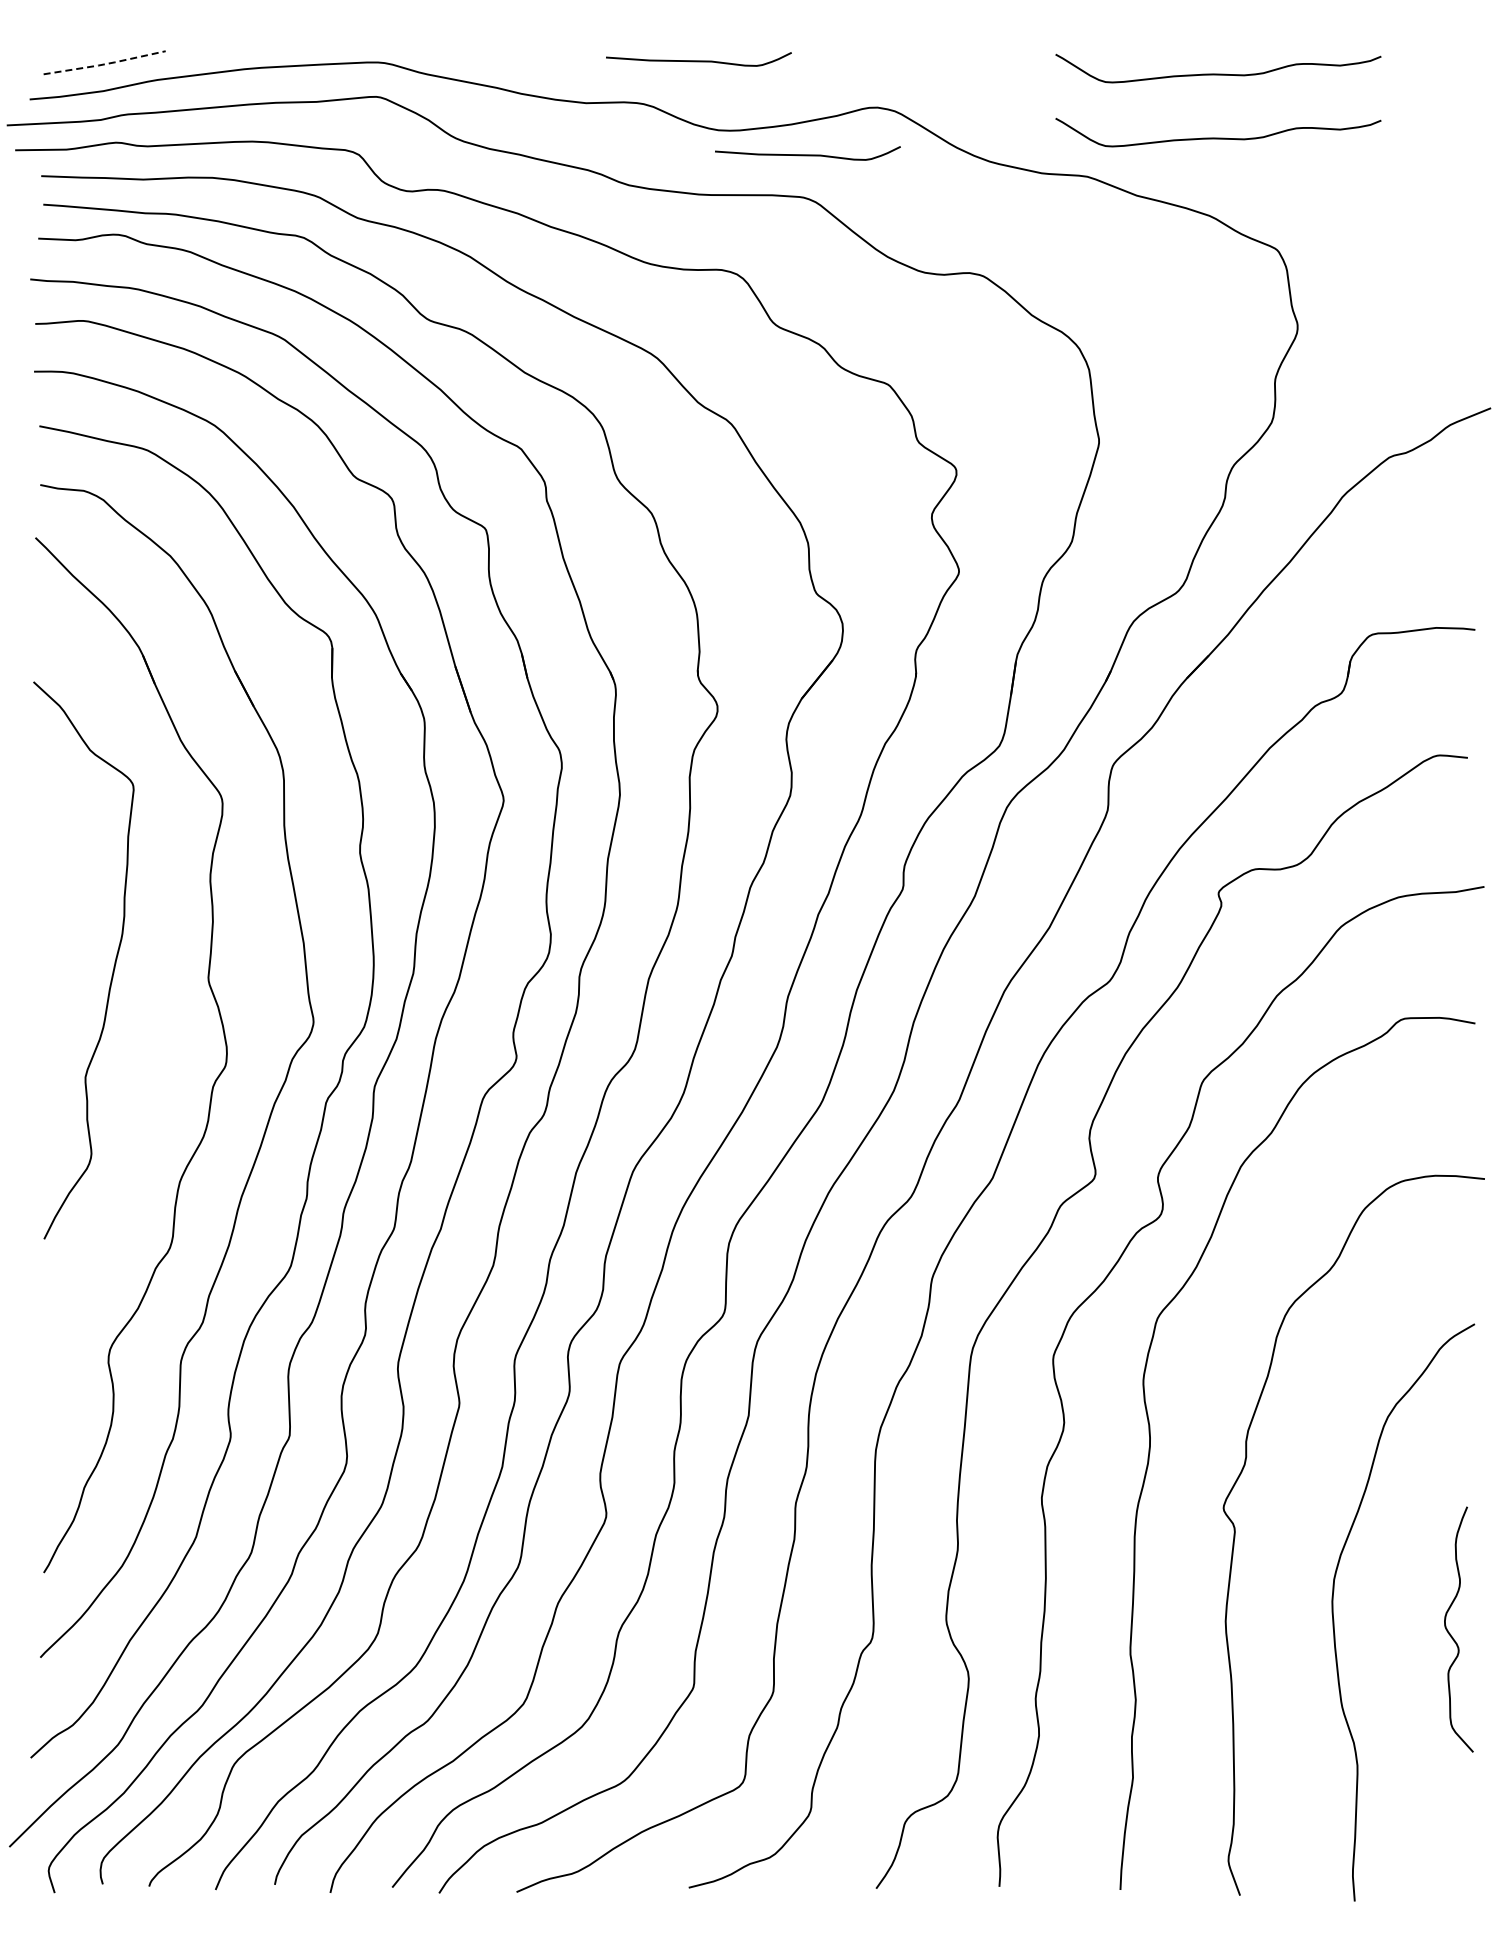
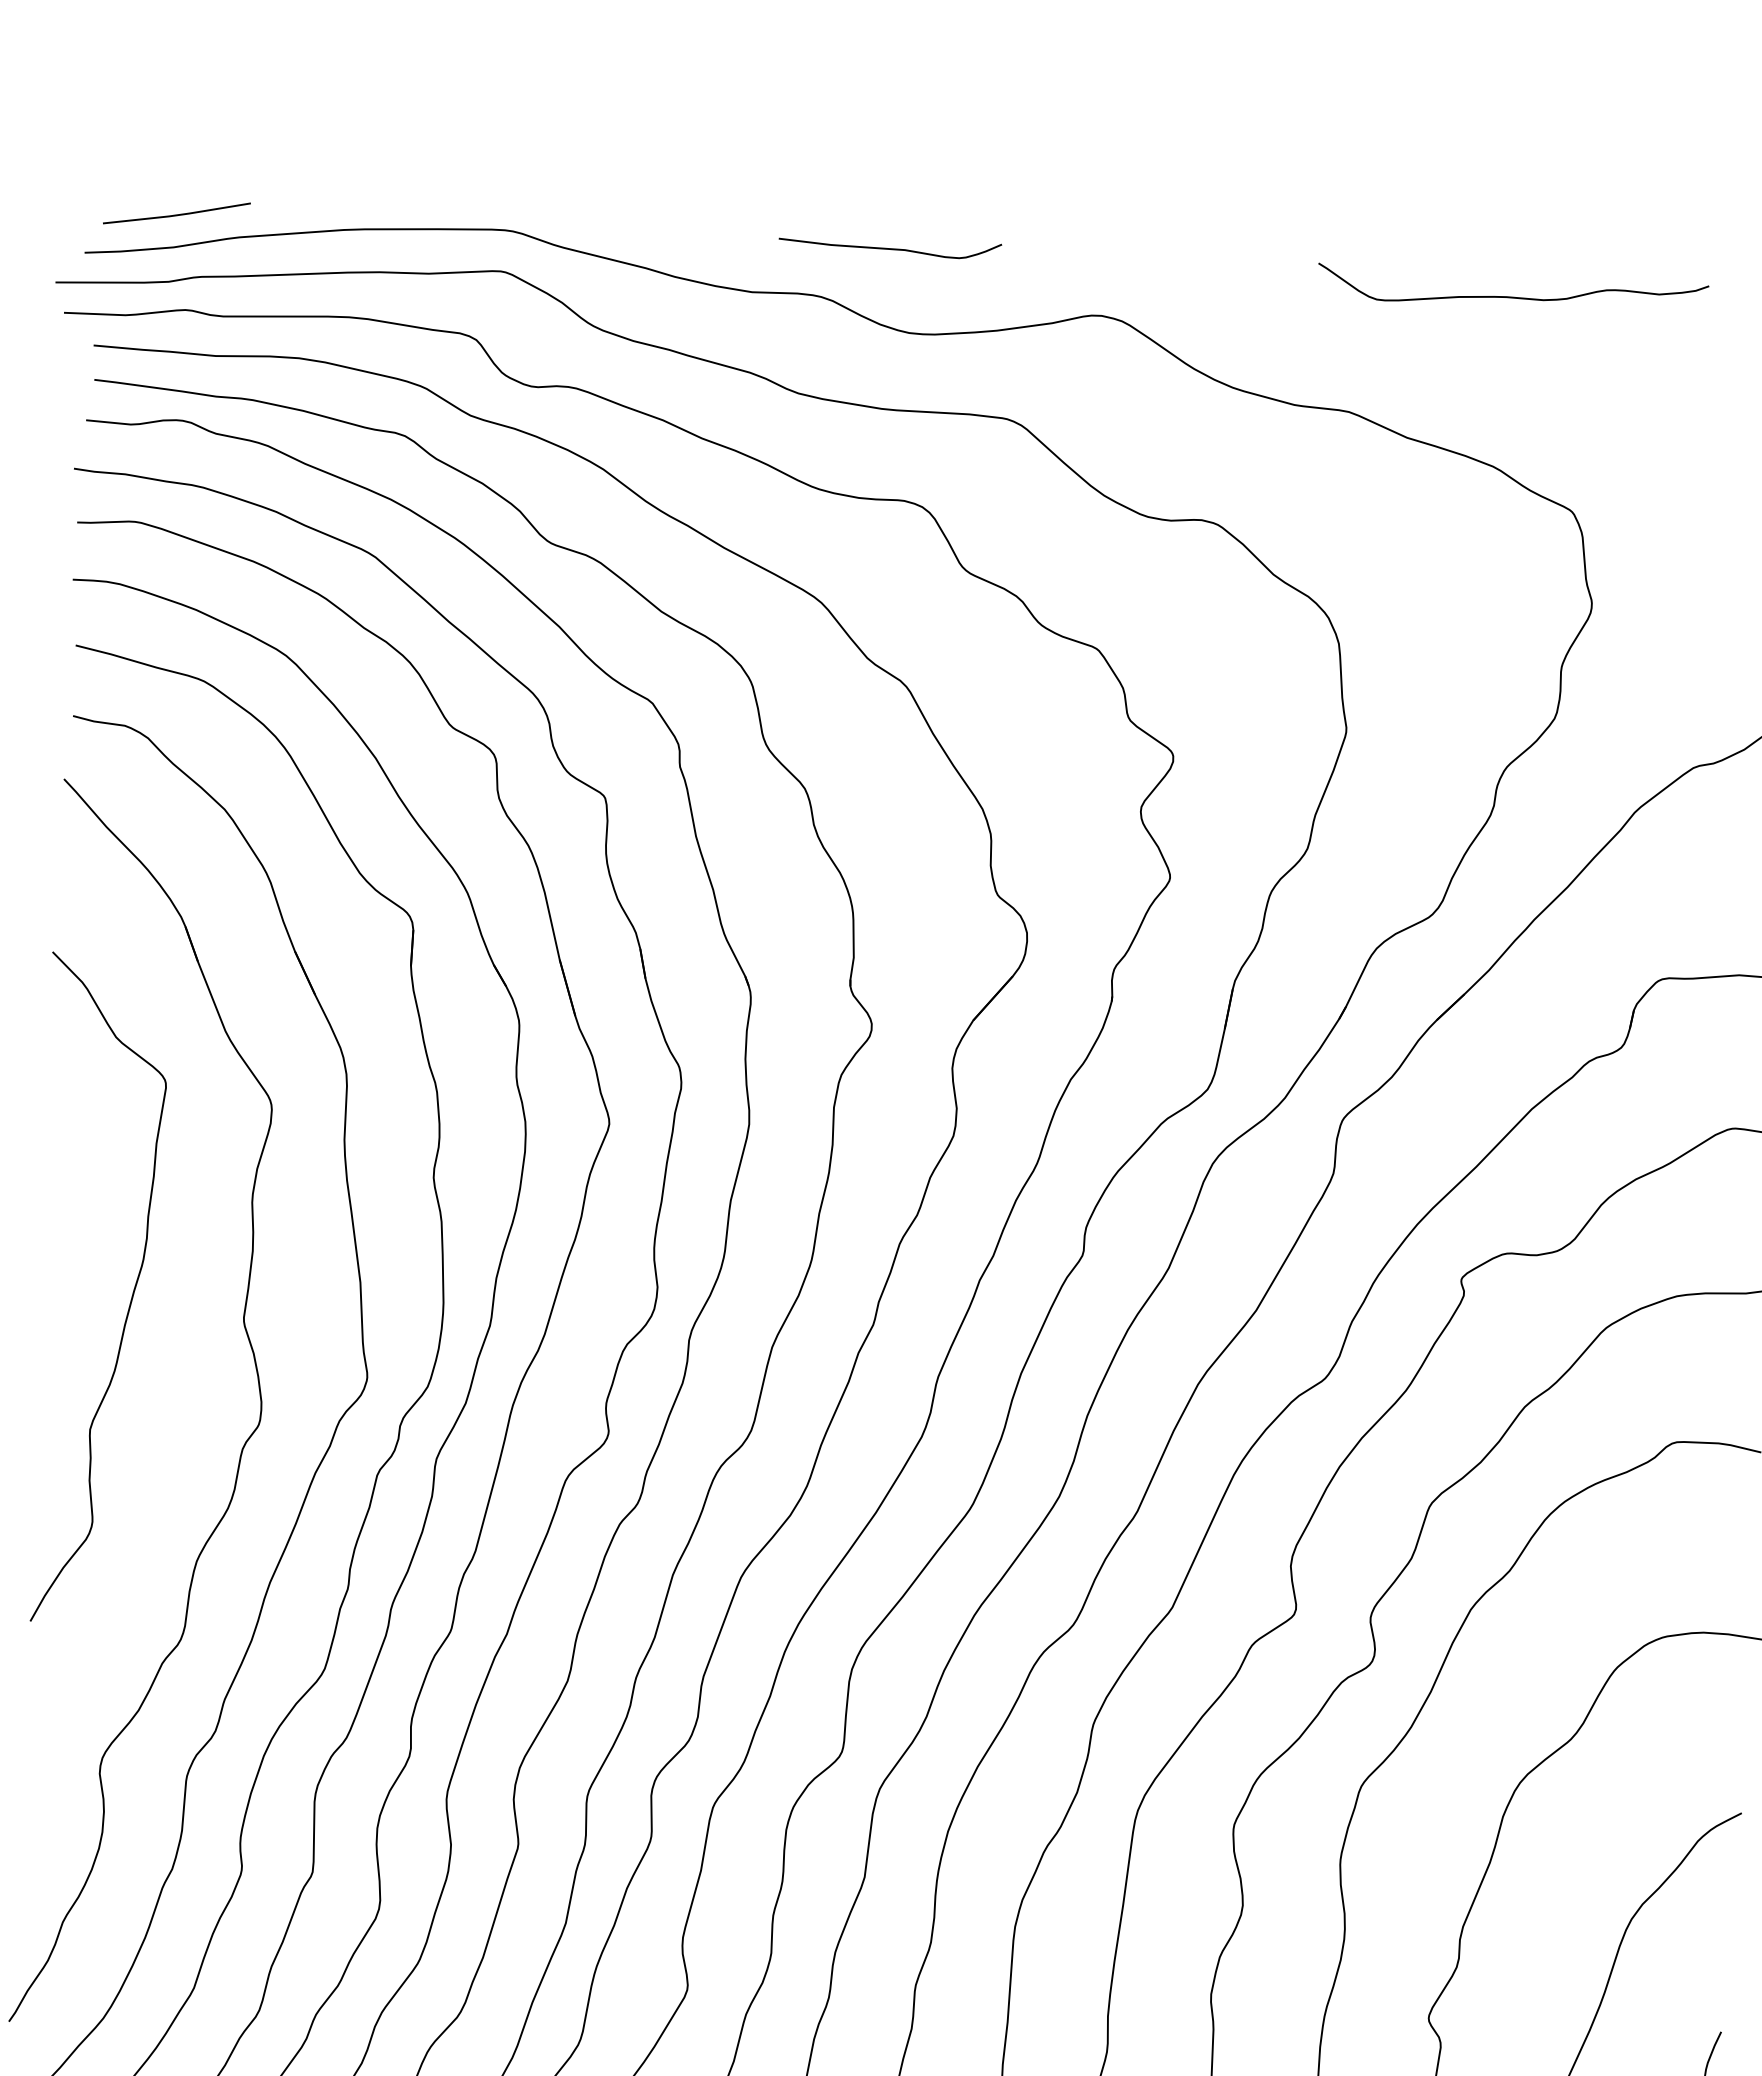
line: (105, 64) -> (177, 215), dashed -> solid
curve: (1218, 137) -> (1508, 373), removed
curve: (807, 154) -> (1014, 367), removed

